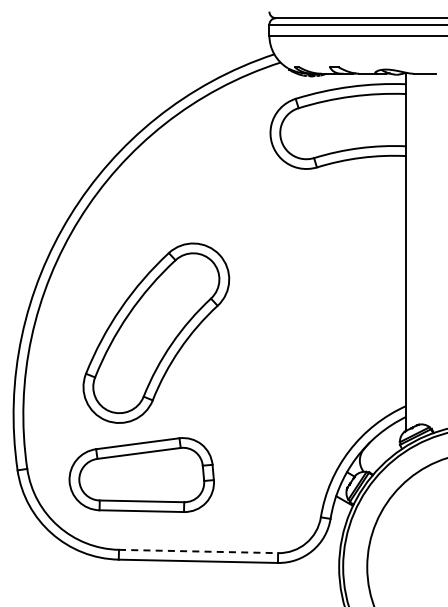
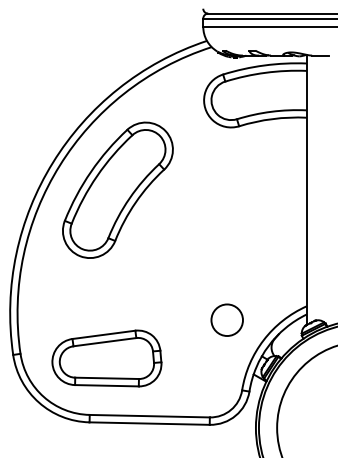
part: (156, 332) -> (118, 189), moved
circle: (300, 424) -> (226, 320), added
line: (198, 551) -> (149, 416), dashed -> solid

